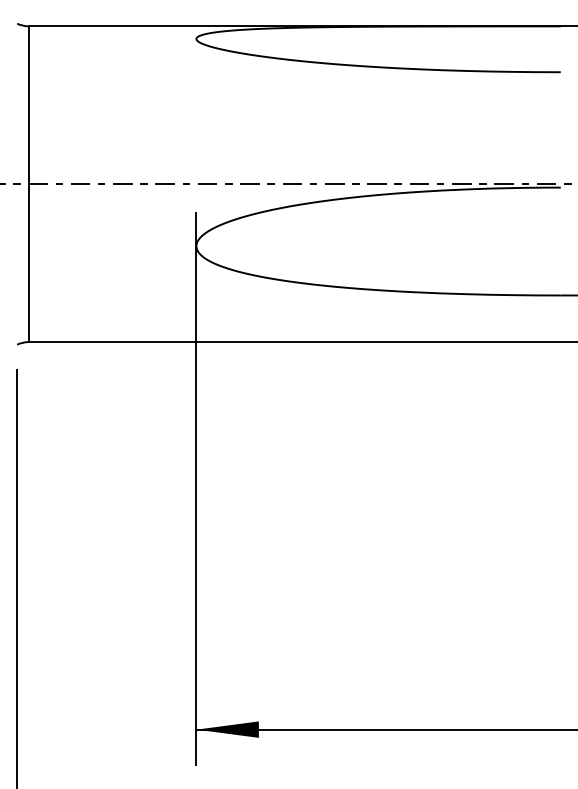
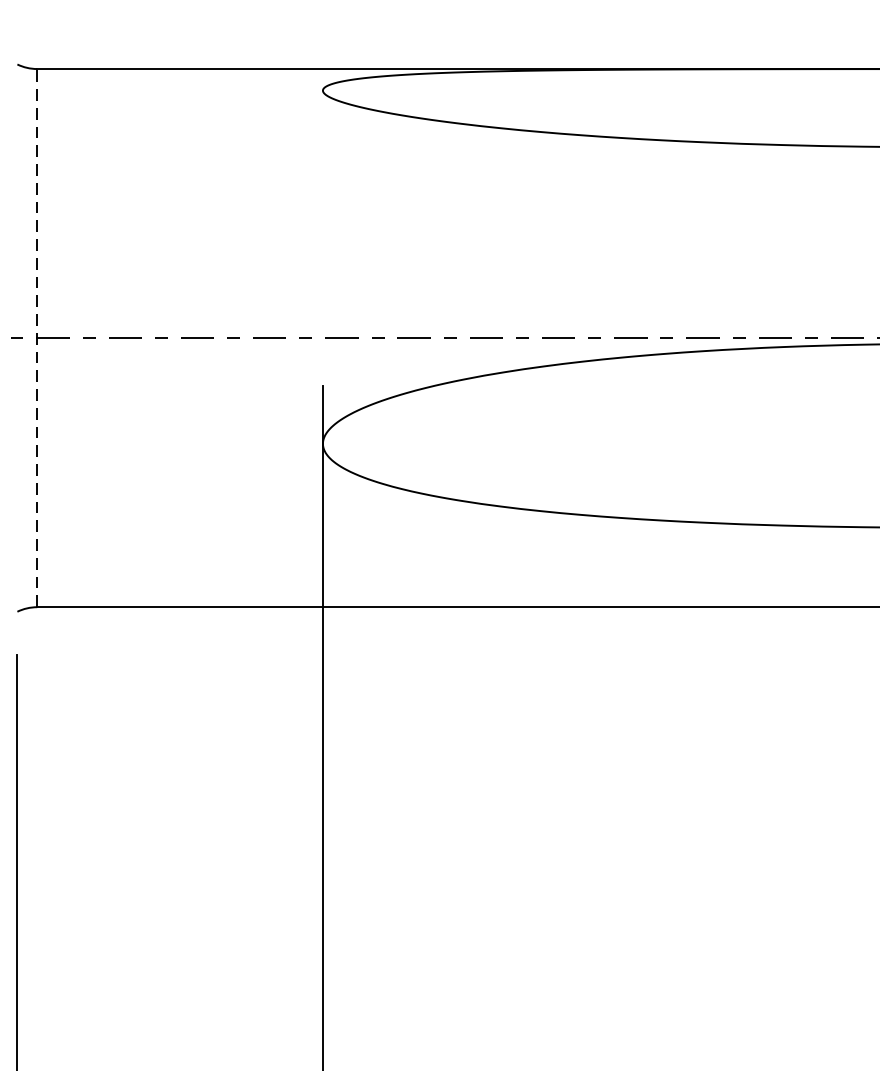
line: (28, 184) -> (36, 338), solid -> dashed

